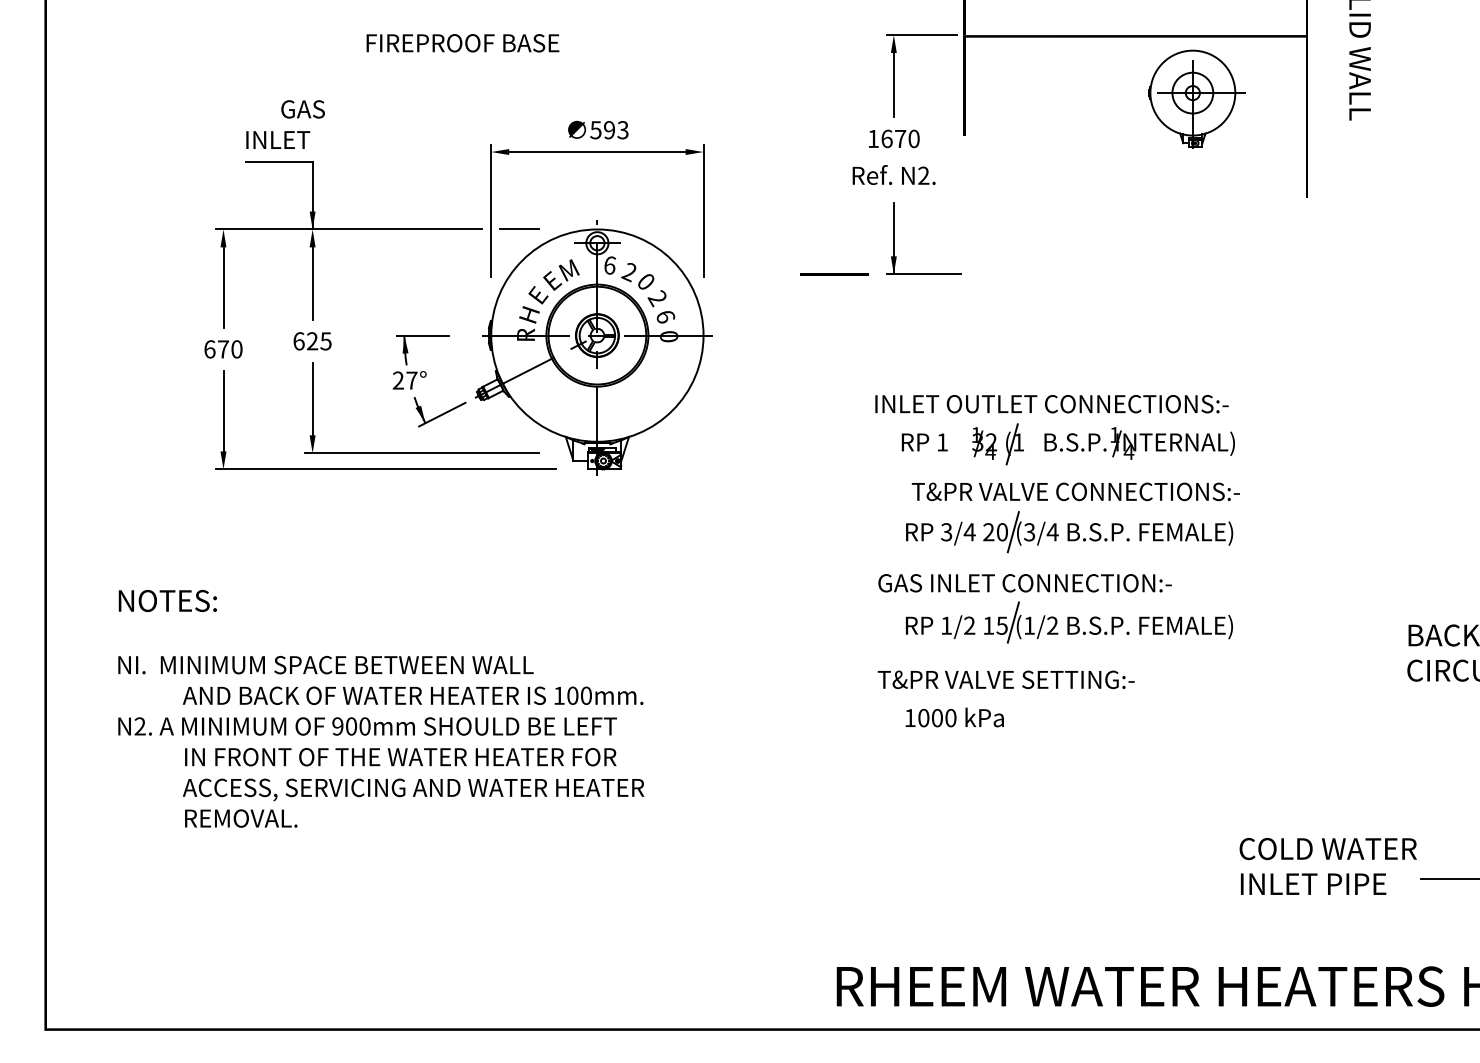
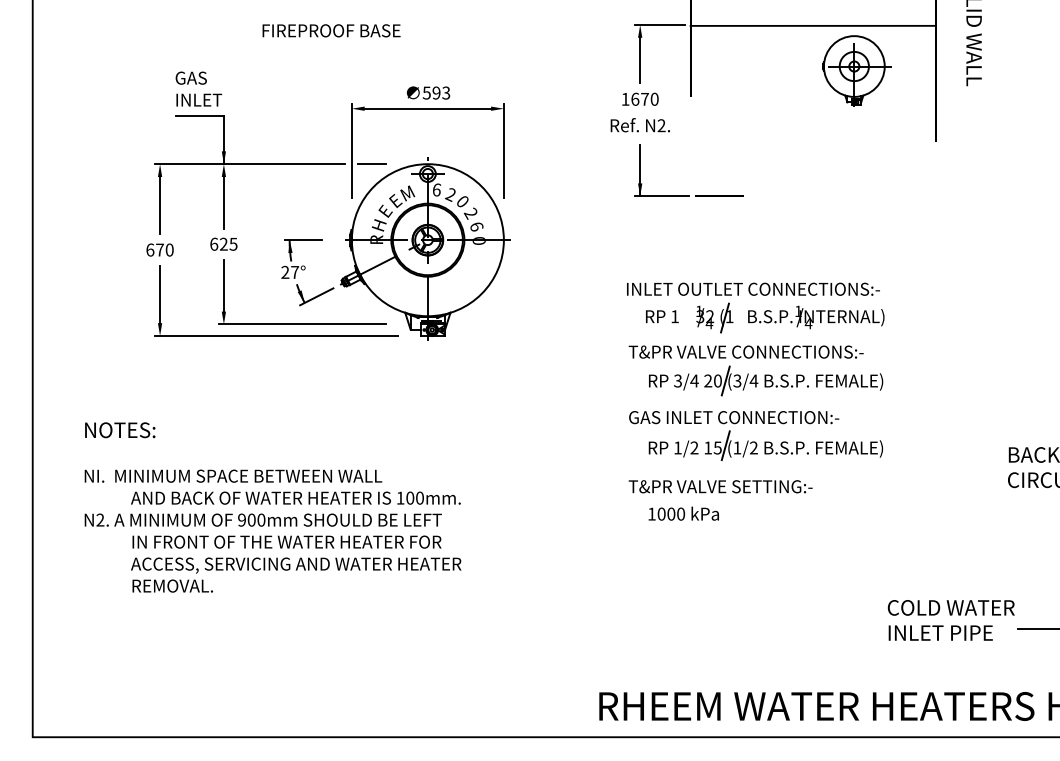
text: (302, 109) -> (190, 78), moved
line: (834, 274) -> (719, 196), moved
text: (1075, 491) -> (745, 351), moved

